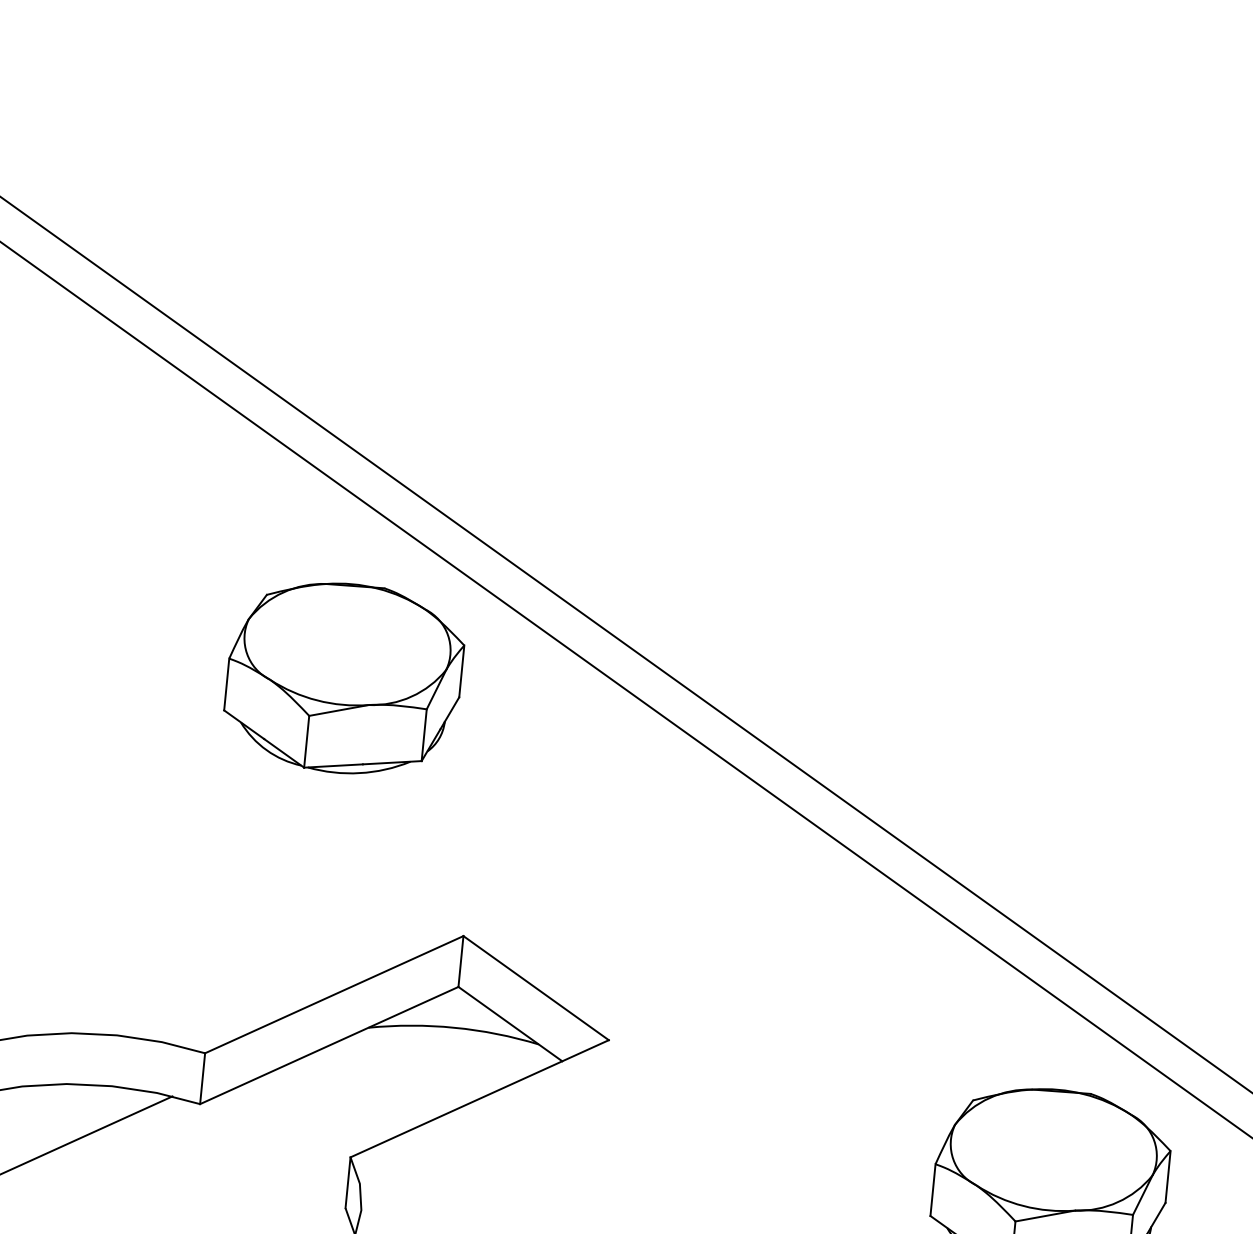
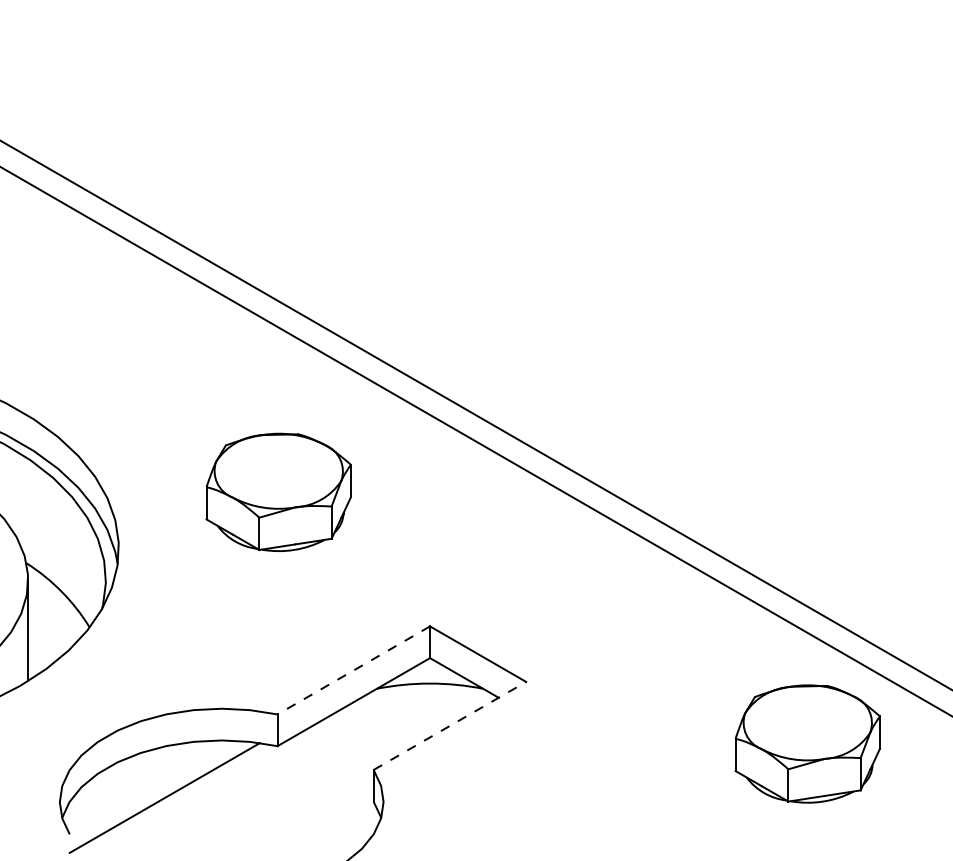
part: (343, 676) -> (278, 491), moved
line: (333, 994) -> (353, 670), solid -> dashed
line: (480, 1098) -> (450, 725), solid -> dashed

